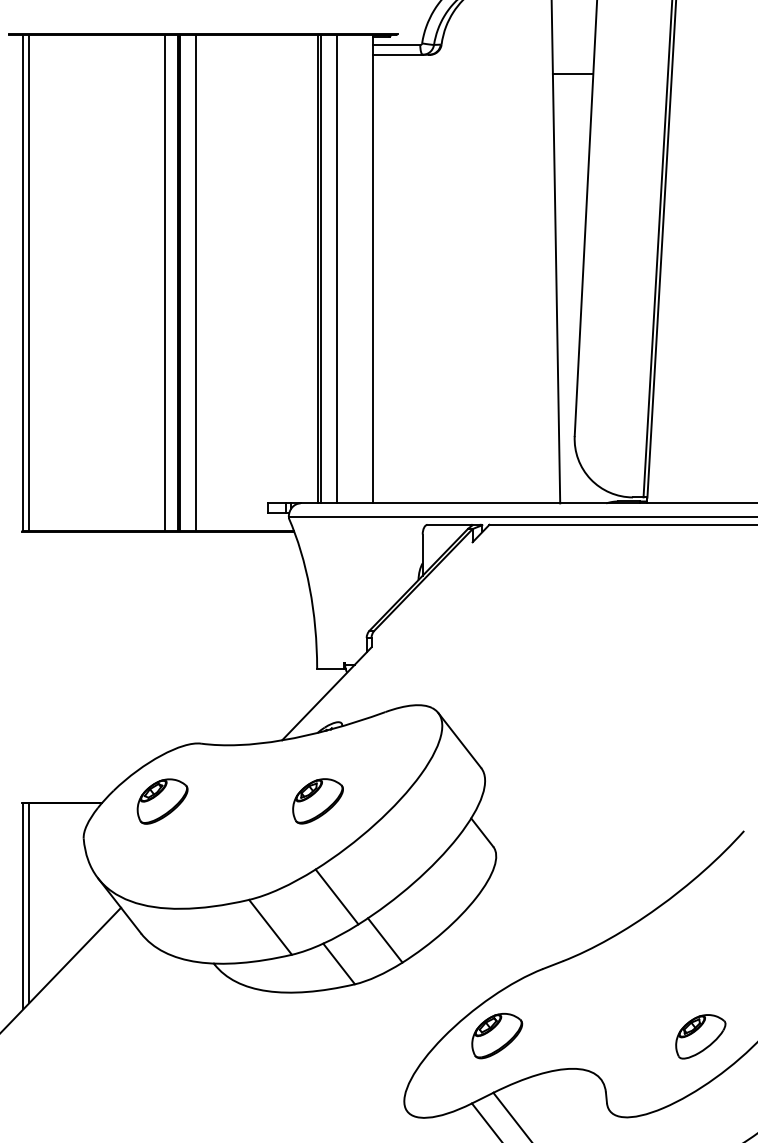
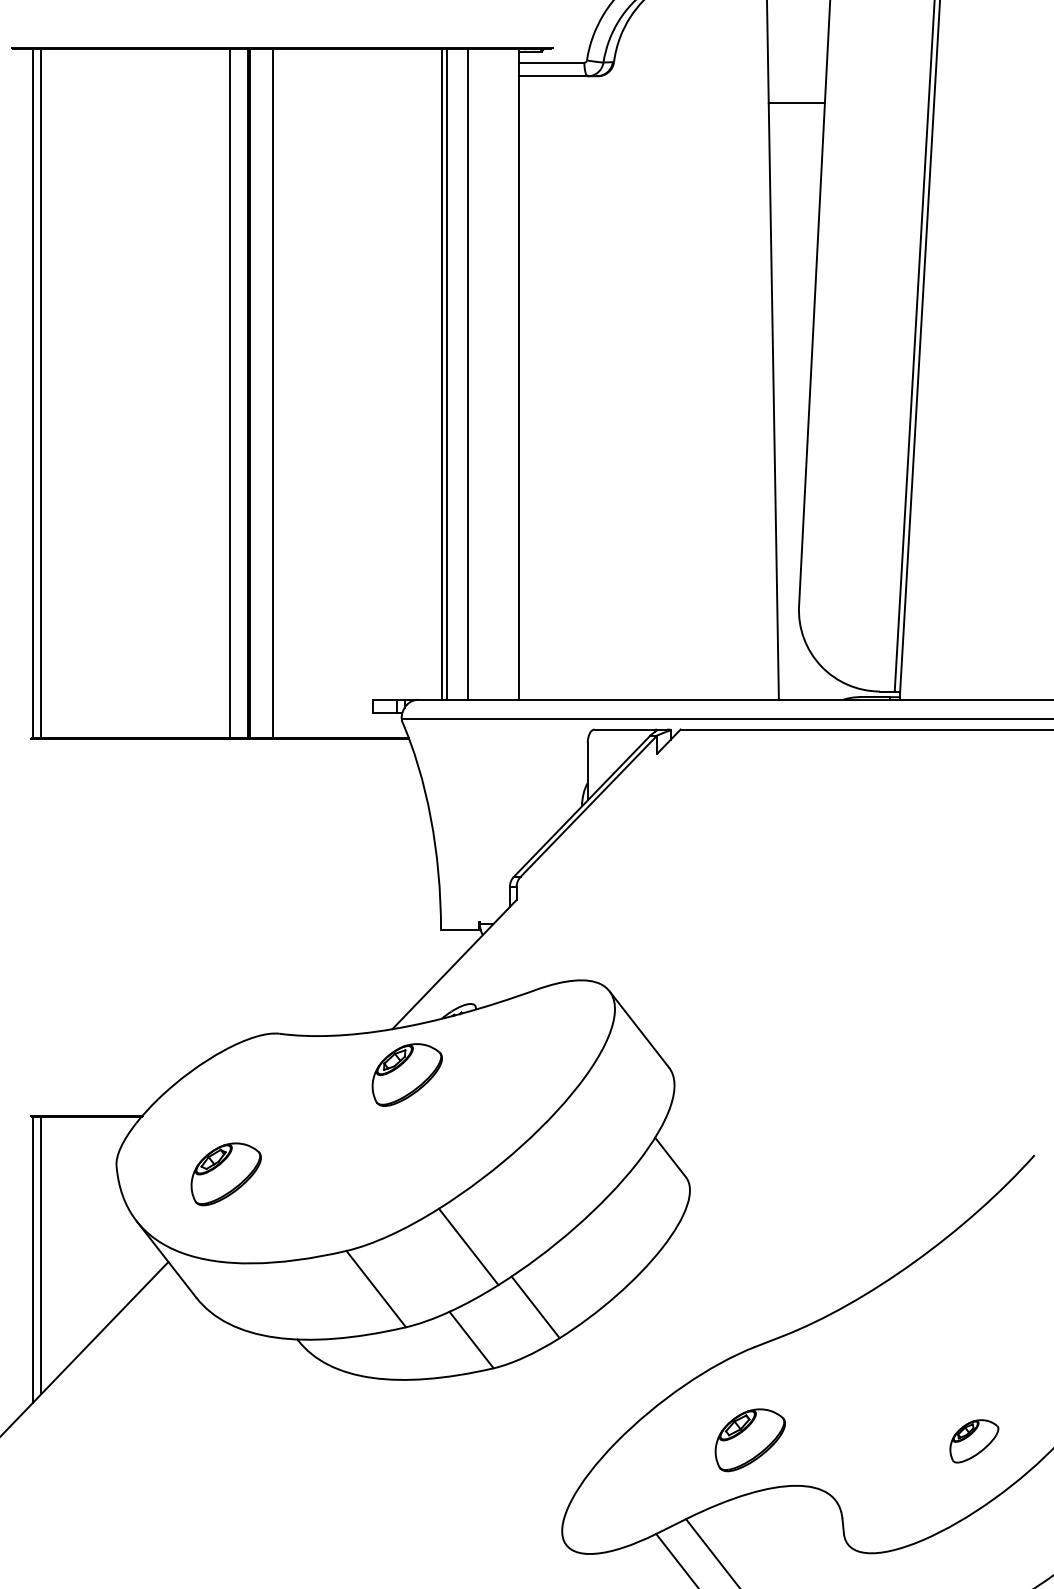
part: (317, 800) -> (406, 1074), moved
part: (162, 801) -> (225, 1174), moved
part: (496, 1036) -> (749, 1440), moved
part: (700, 1036) -> (974, 1441), size x0.7

